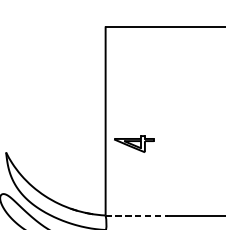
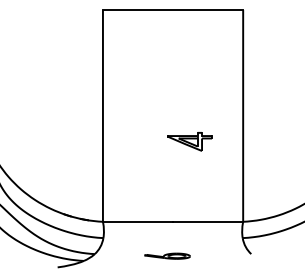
part: (133, 143) -> (189, 141), moved
line: (137, 215) -> (138, 221), dashed -> solid

